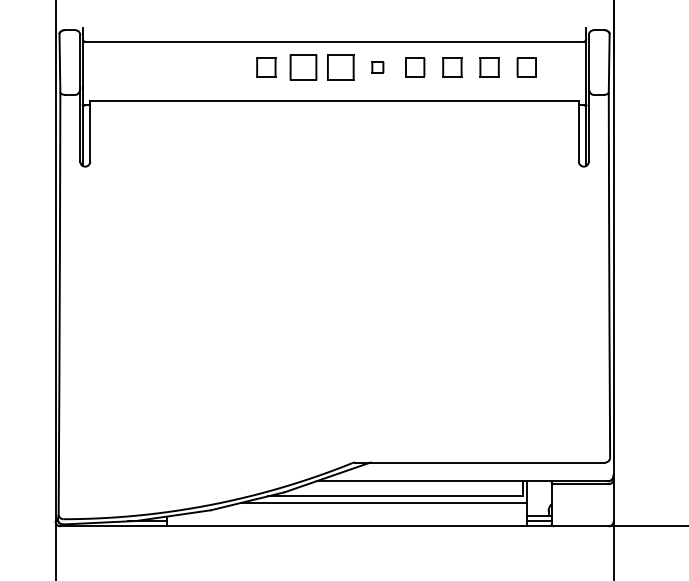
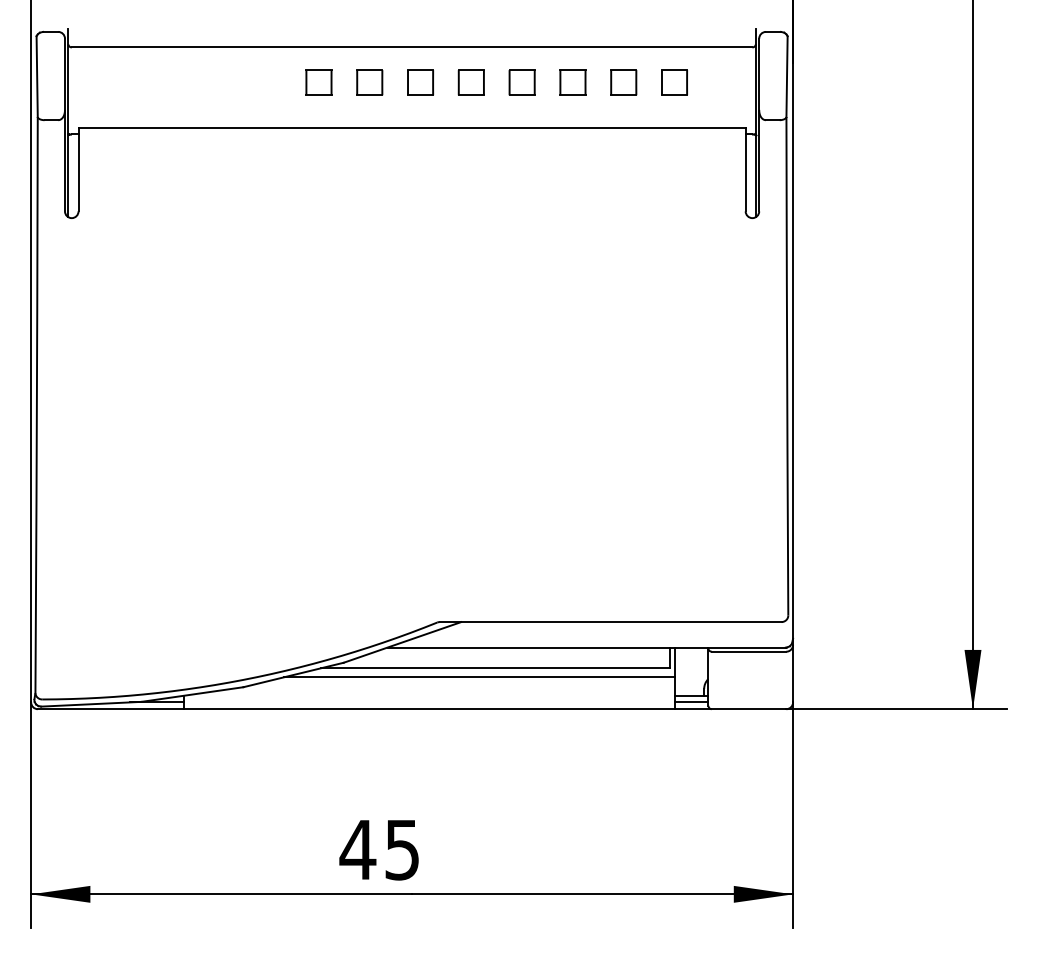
part: (303, 67) -> (369, 82), size x0.71
part: (340, 67) -> (420, 82), size x0.71
part: (377, 67) -> (470, 82), size x1.67

